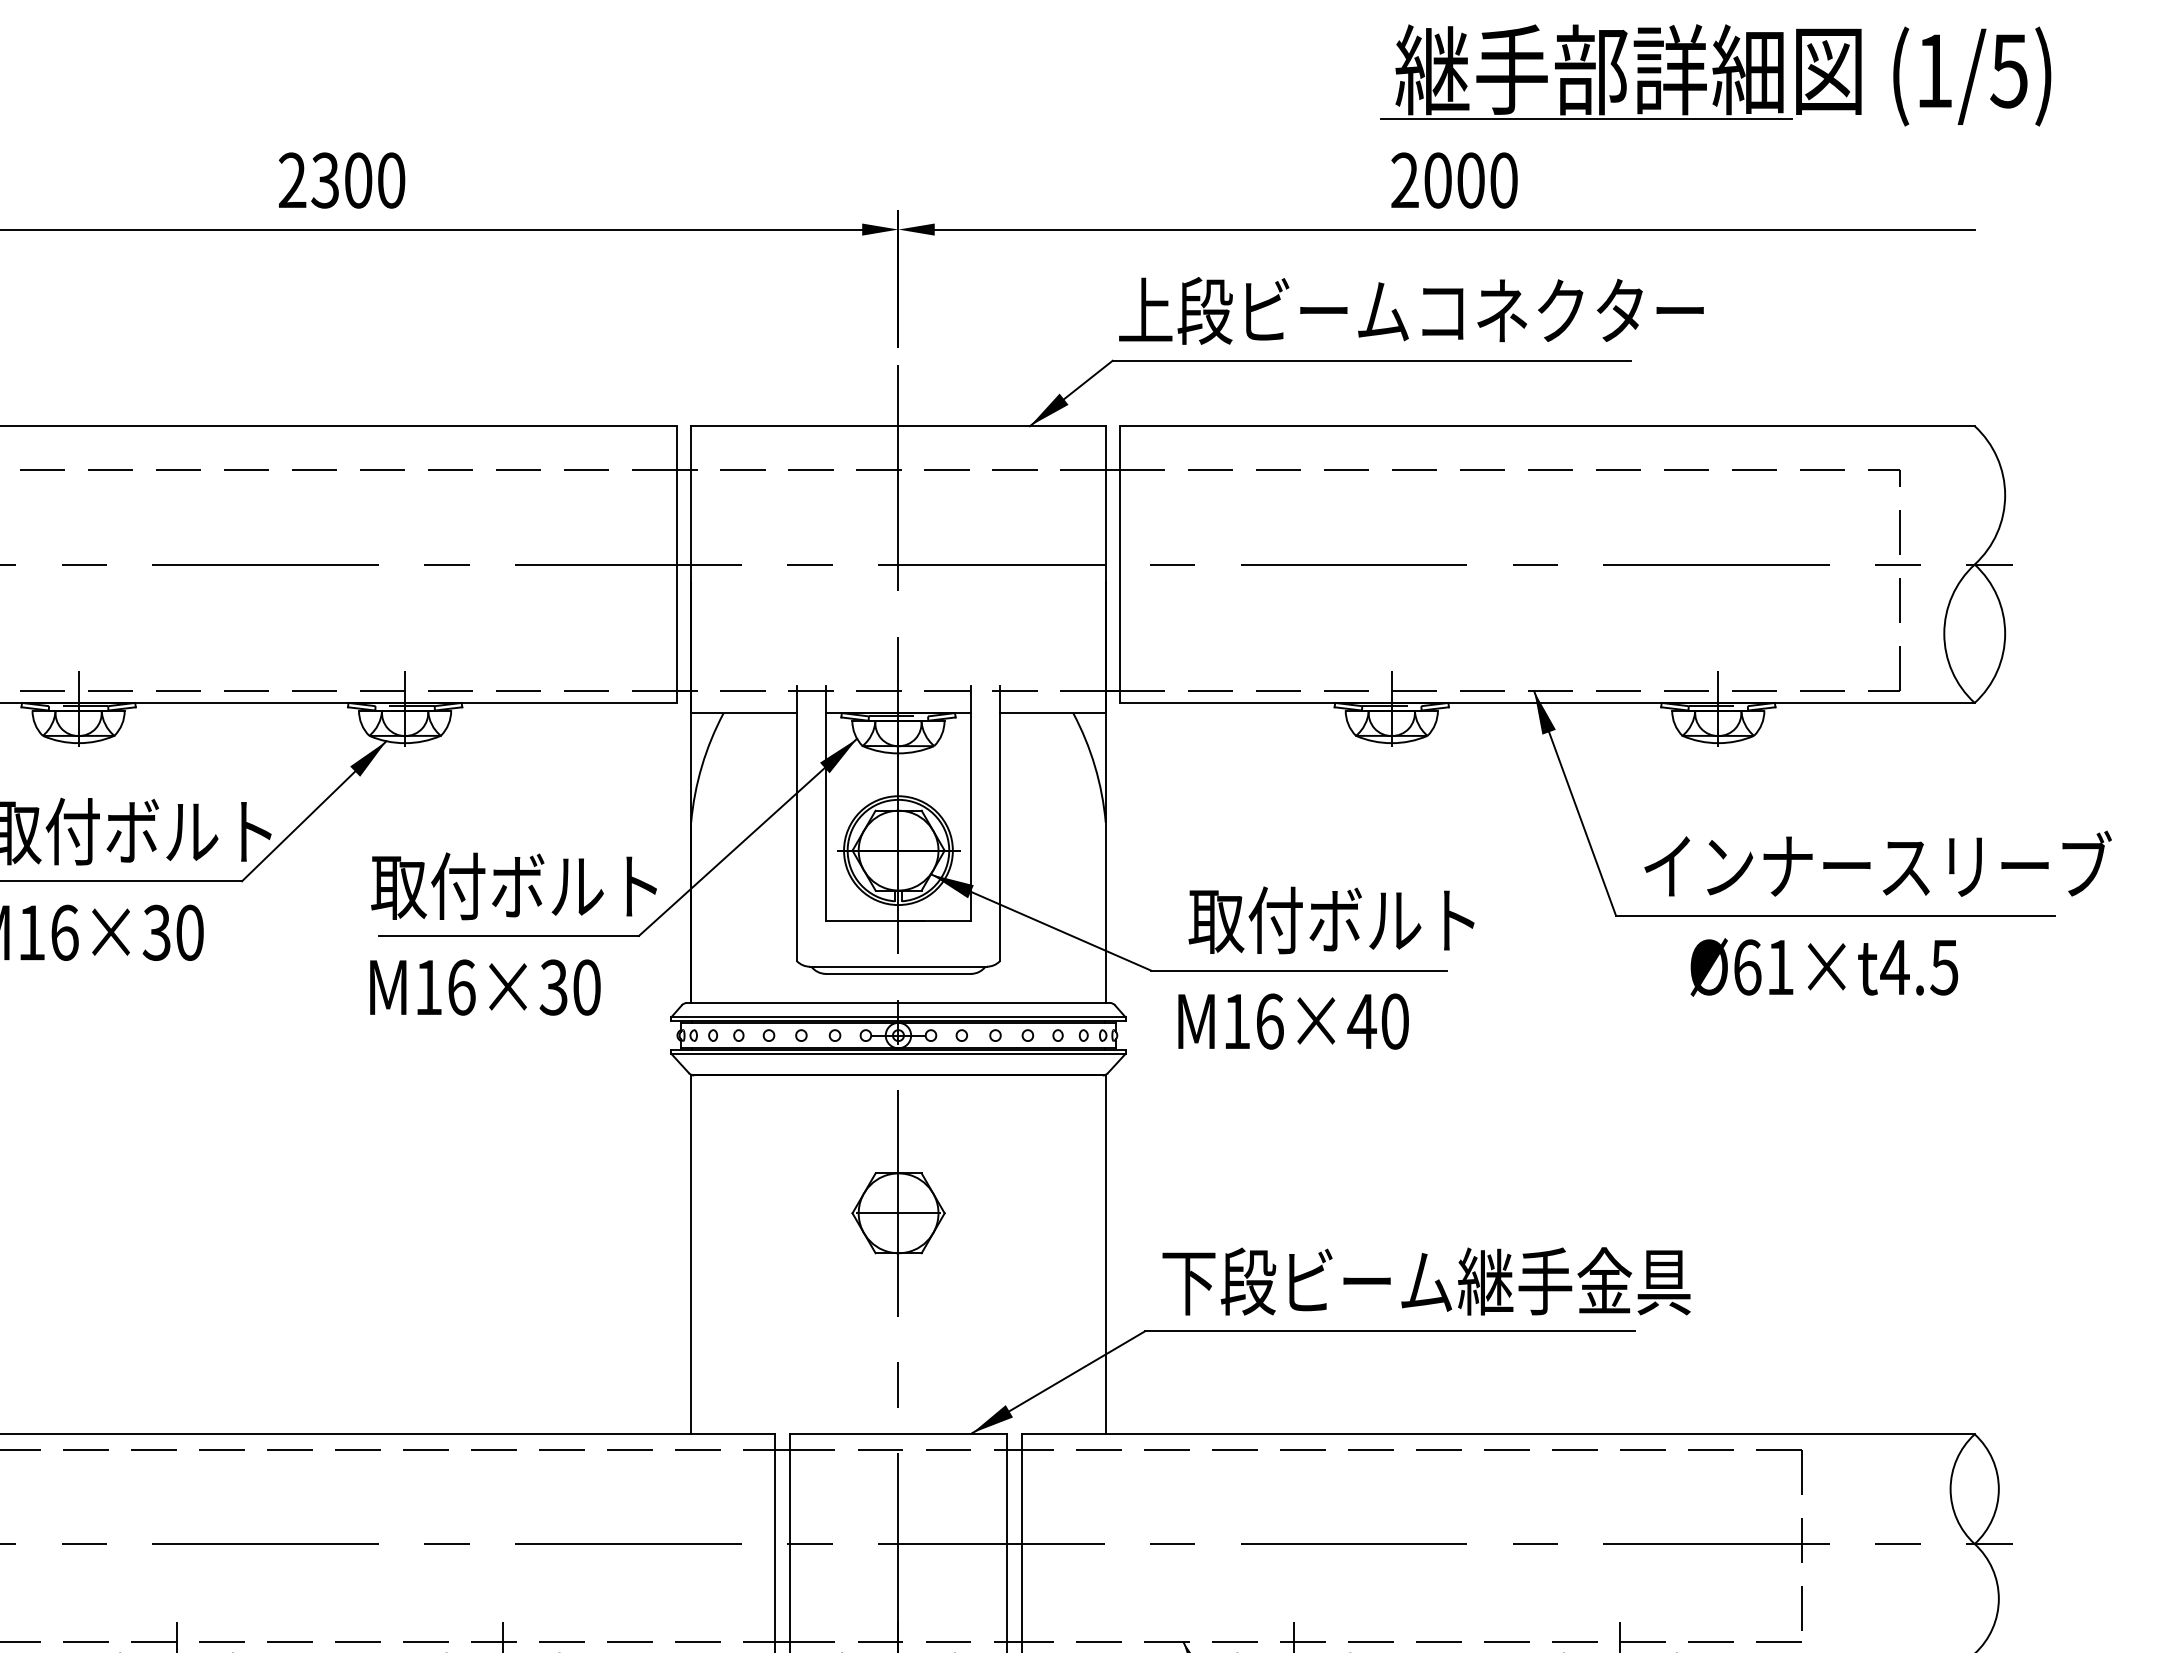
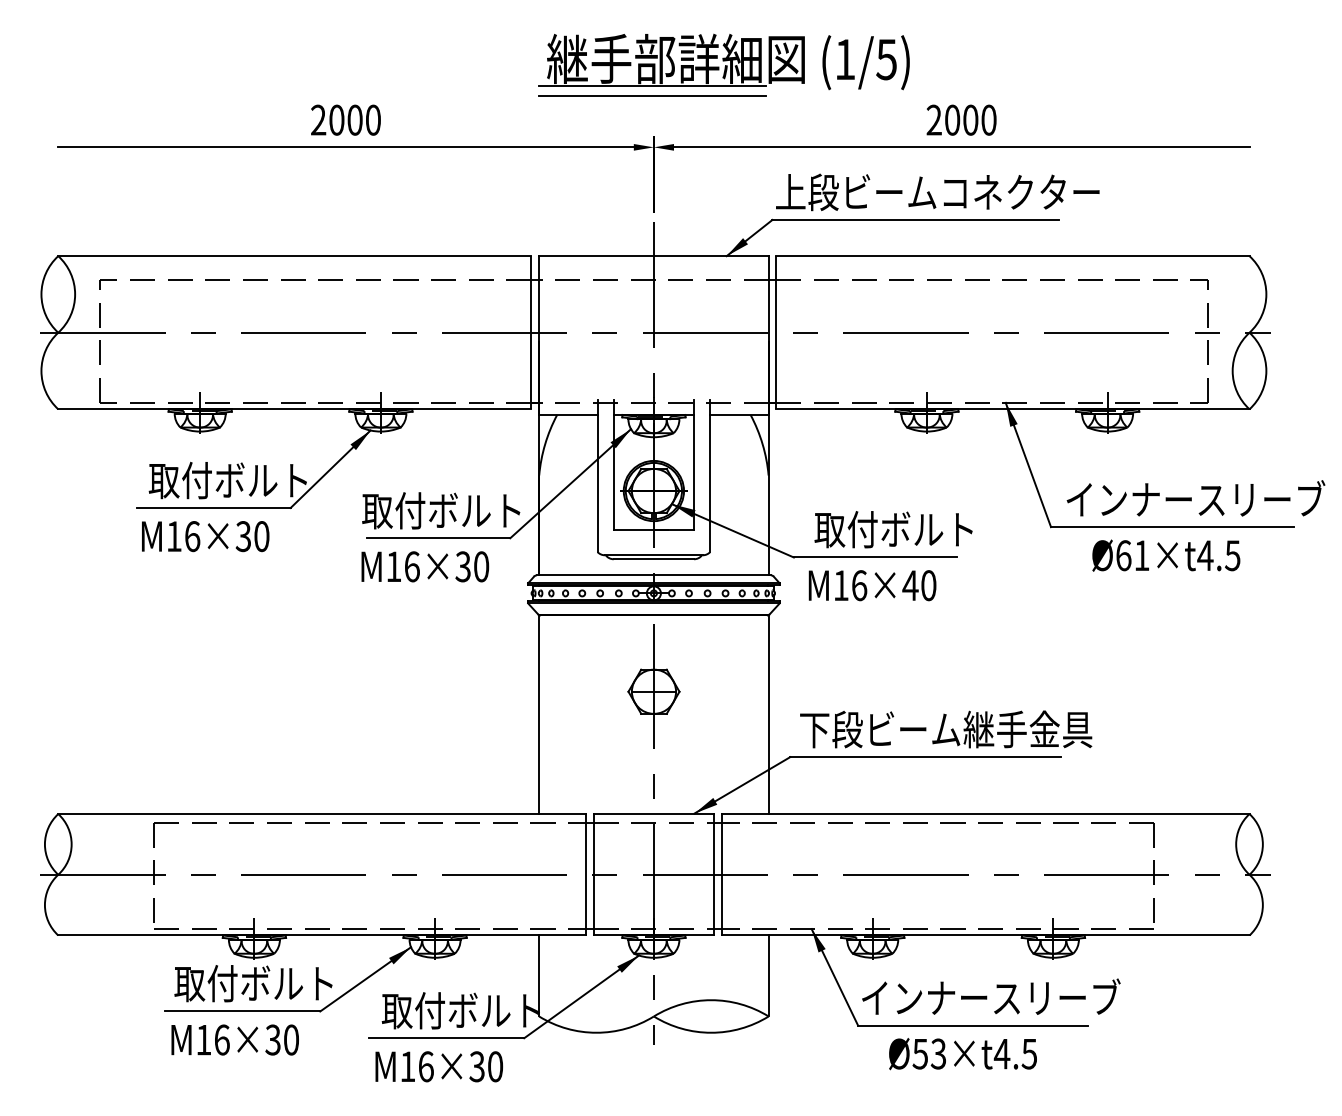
part: (1714, 74) -> (723, 61), moved
line: (895, 137) -> (652, 96), added
text: (324, 179) -> (336, 119), 2300 -> 2000

